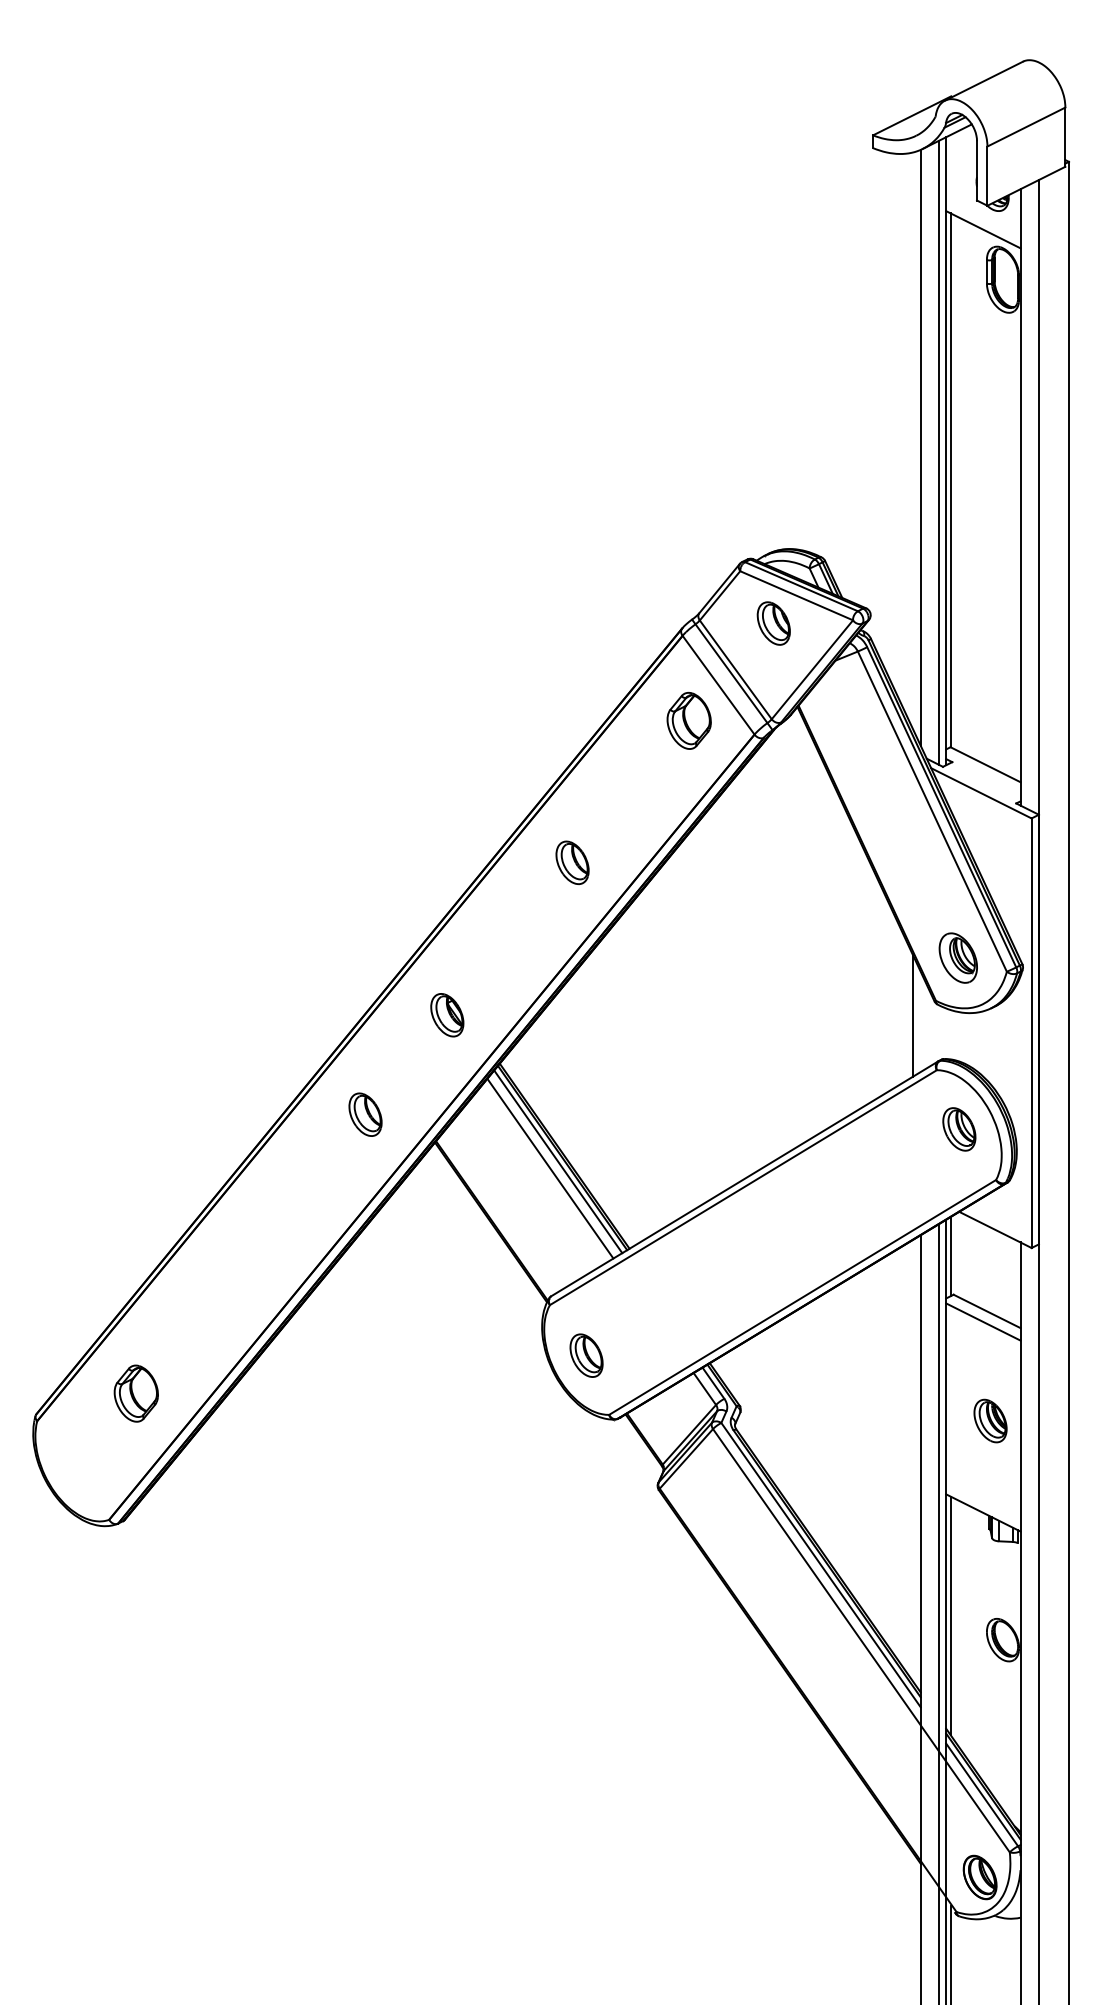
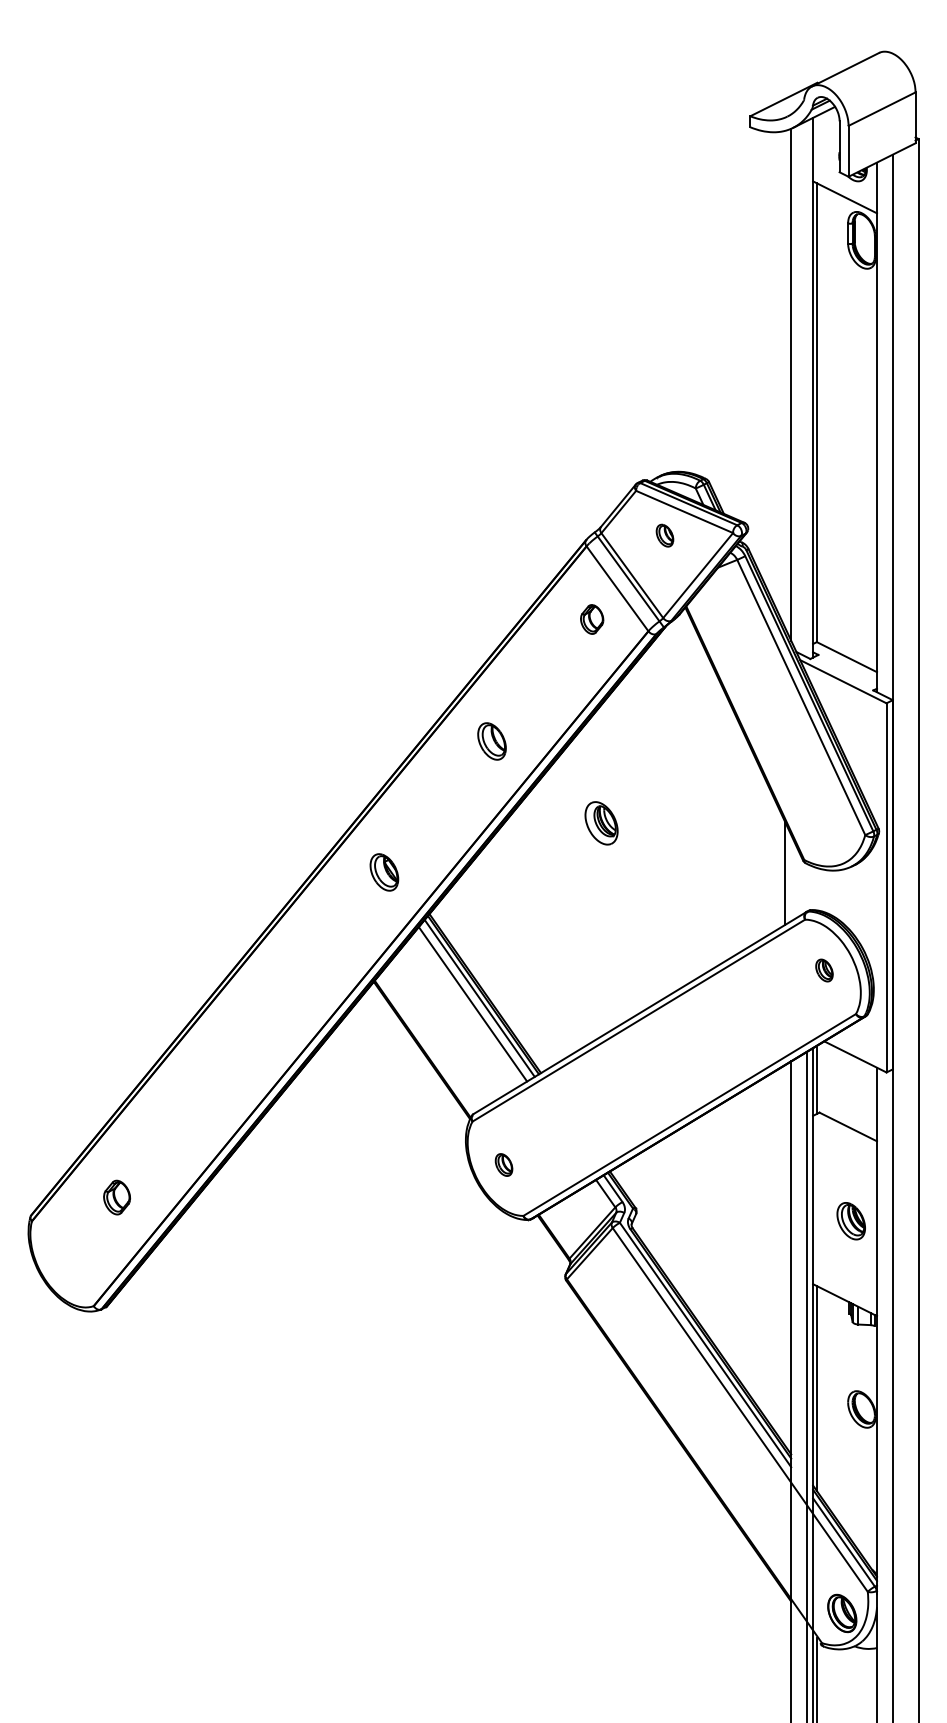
line: (939, 452) -> (807, 388), removed
part: (773, 623) -> (664, 535), size x0.6
part: (688, 720) -> (591, 619), size x0.6
part: (958, 958) -> (601, 823), moved
part: (364, 1114) -> (313, 957), removed
part: (959, 1129) -> (824, 970), size x0.6
line: (983, 1322) -> (845, 1136), removed
part: (585, 1355) -> (503, 1164), size x0.6
part: (135, 1393) -> (116, 1197), size x0.7

